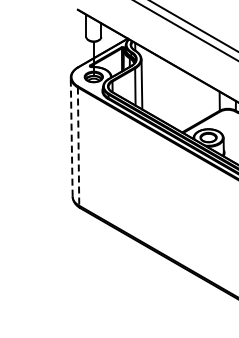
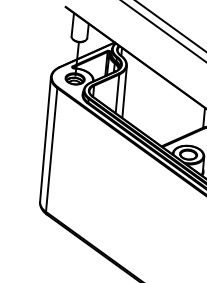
line: (71, 136) -> (45, 138), dashed -> solid
line: (78, 147) -> (51, 150), dashed -> solid

